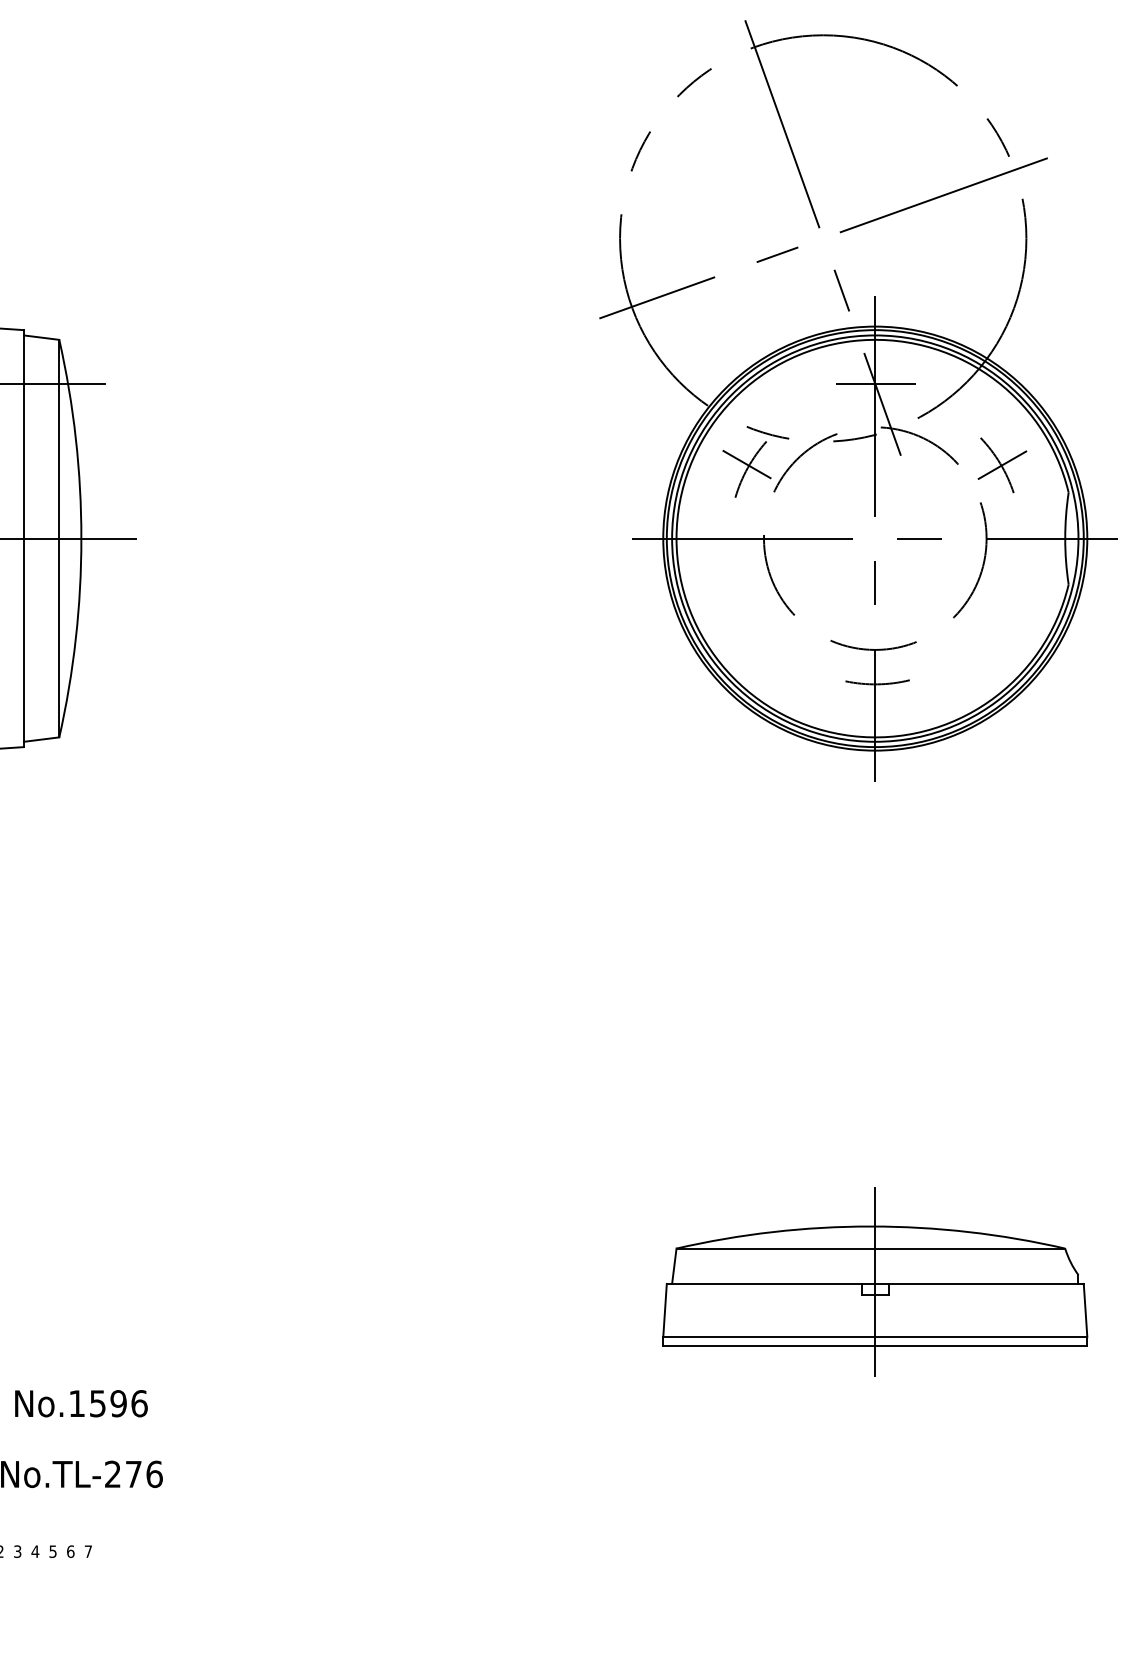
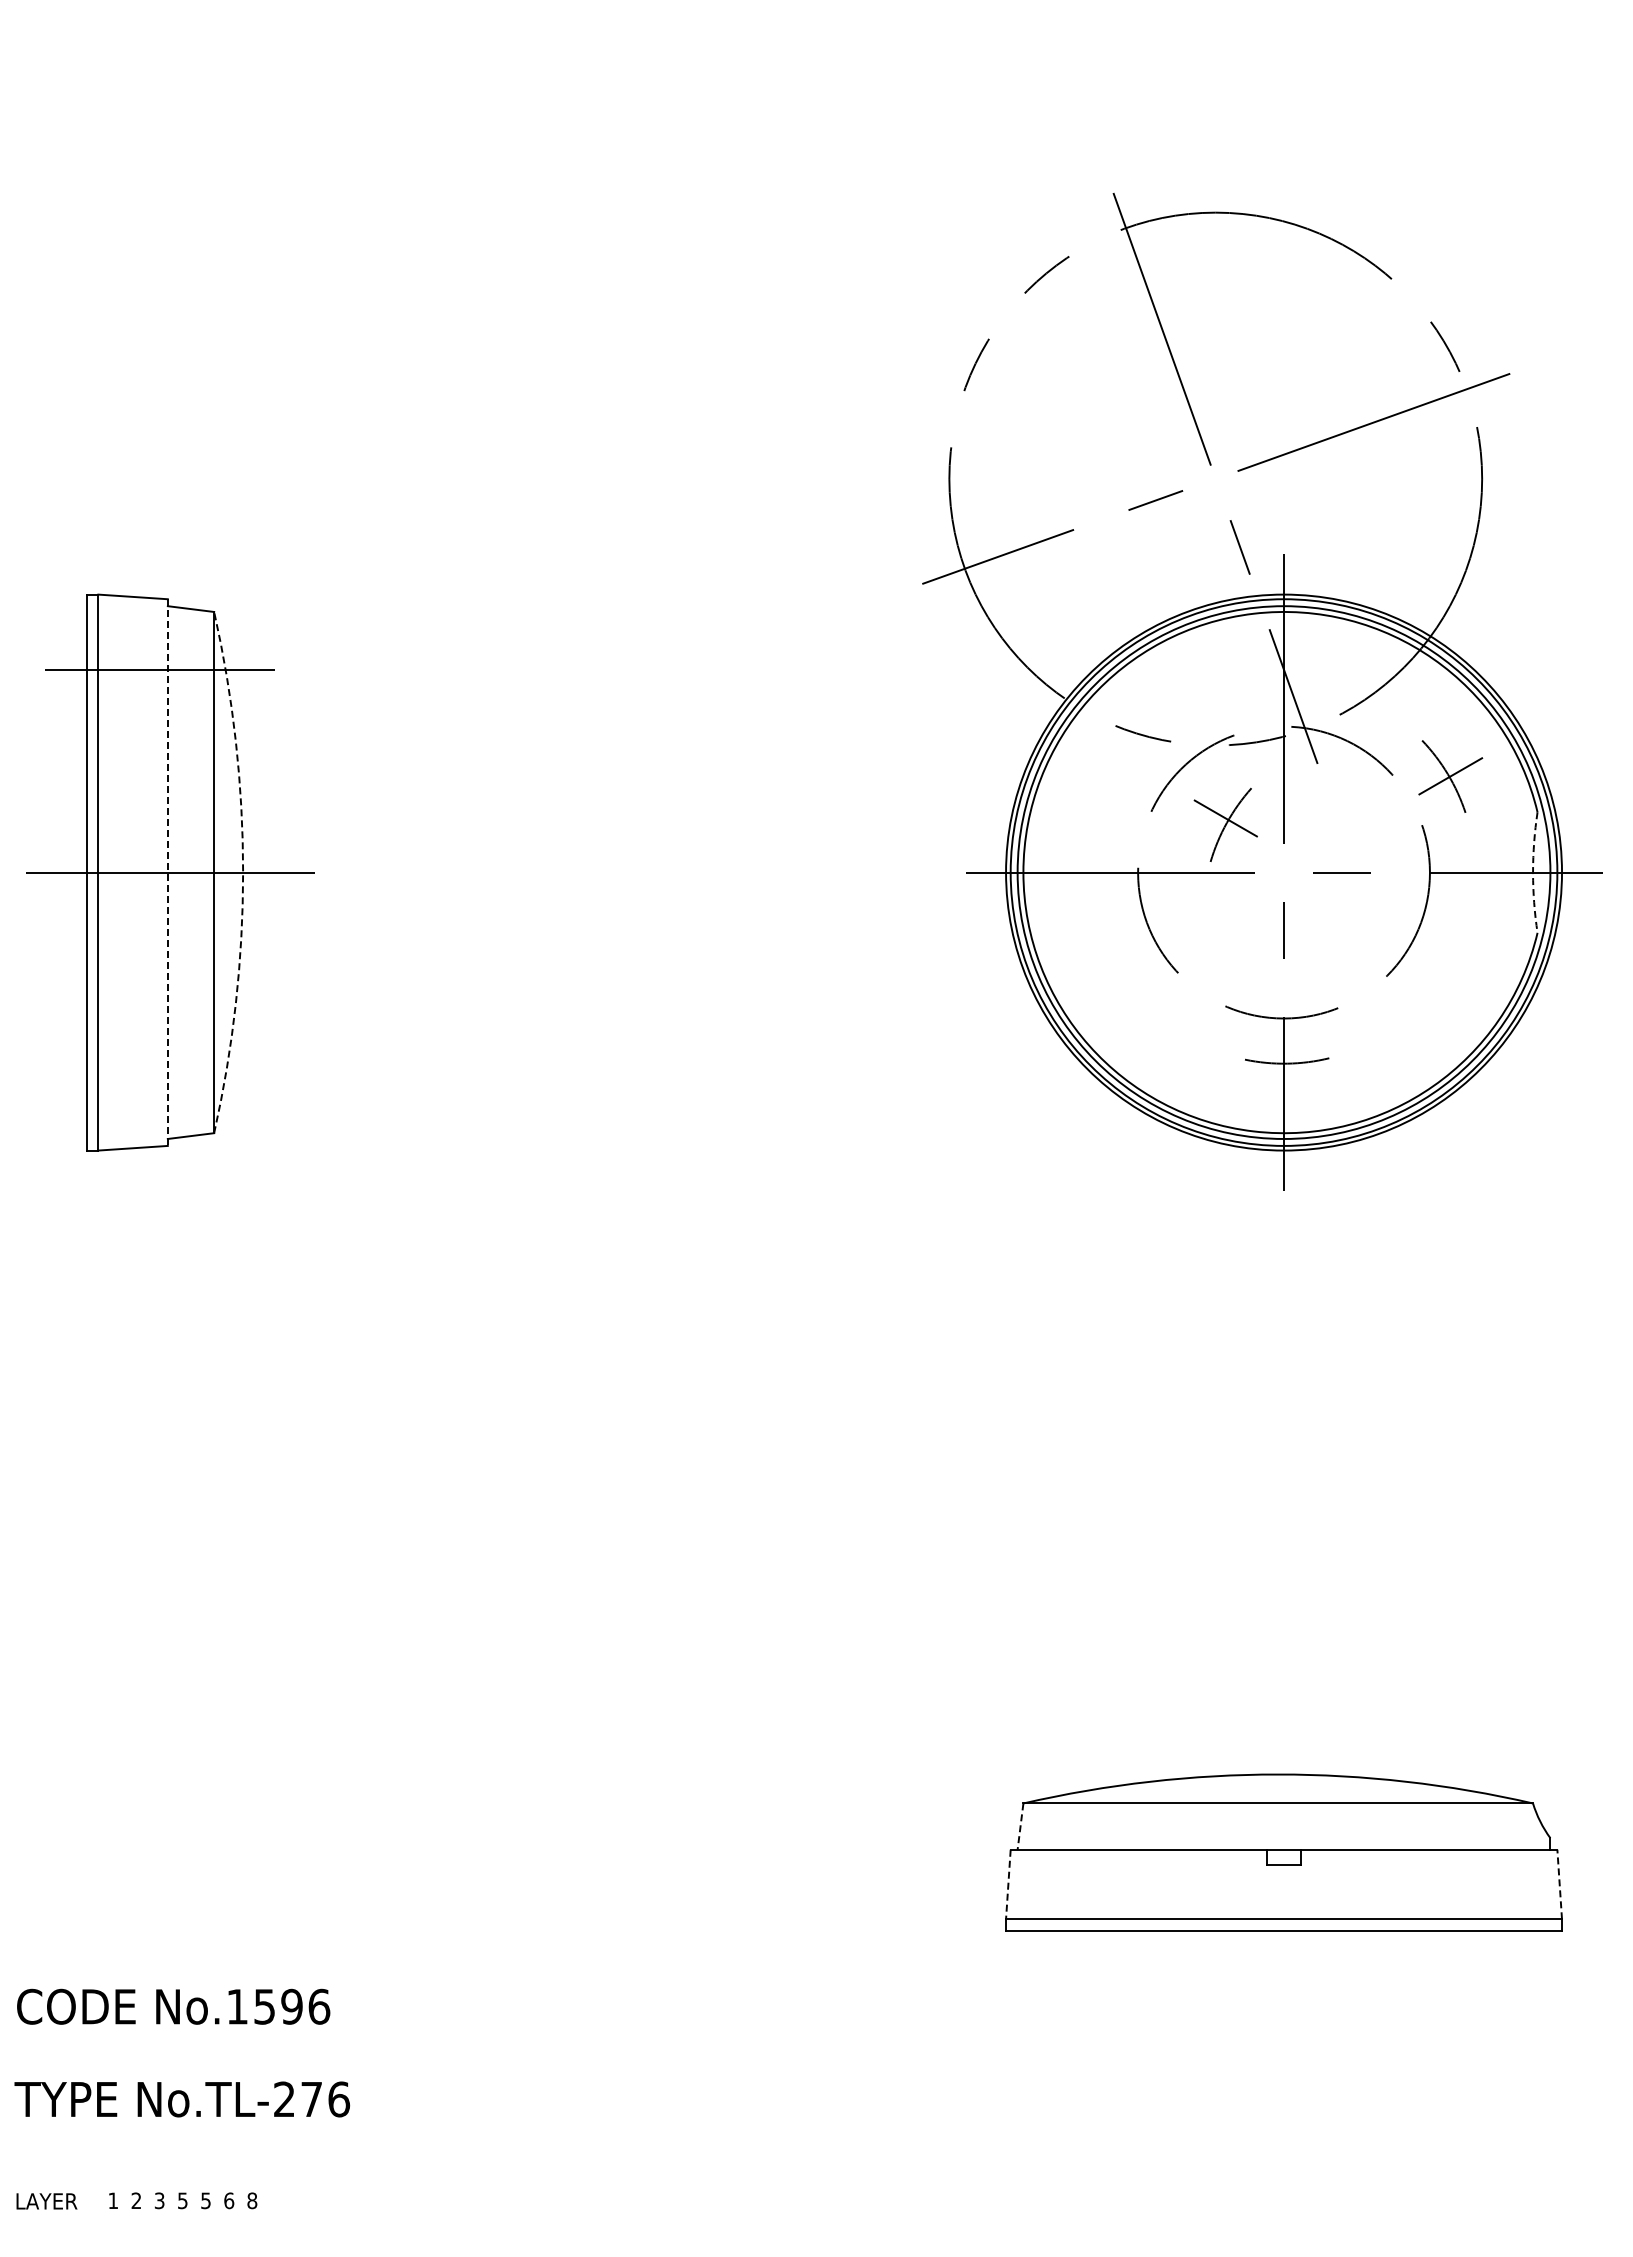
line: (875, 383) -> (1284, 669), removed
part: (746, 469) -> (1225, 824), moved
arc: (81, 538) -> (243, 872), solid -> dashed
arc: (1065, 538) -> (1533, 872), solid -> dashed
line: (23, 539) -> (167, 873), solid -> dashed
line: (674, 1266) -> (1020, 1827), solid -> dashed
line: (875, 1282) -> (1284, 1847), removed
line: (665, 1310) -> (1008, 1884), solid -> dashed
line: (1085, 1310) -> (1559, 1884), solid -> dashed
text: (35, 1551) -> (182, 2200), 4 -> 5
text: (88, 1551) -> (252, 2200), 7 -> 8

